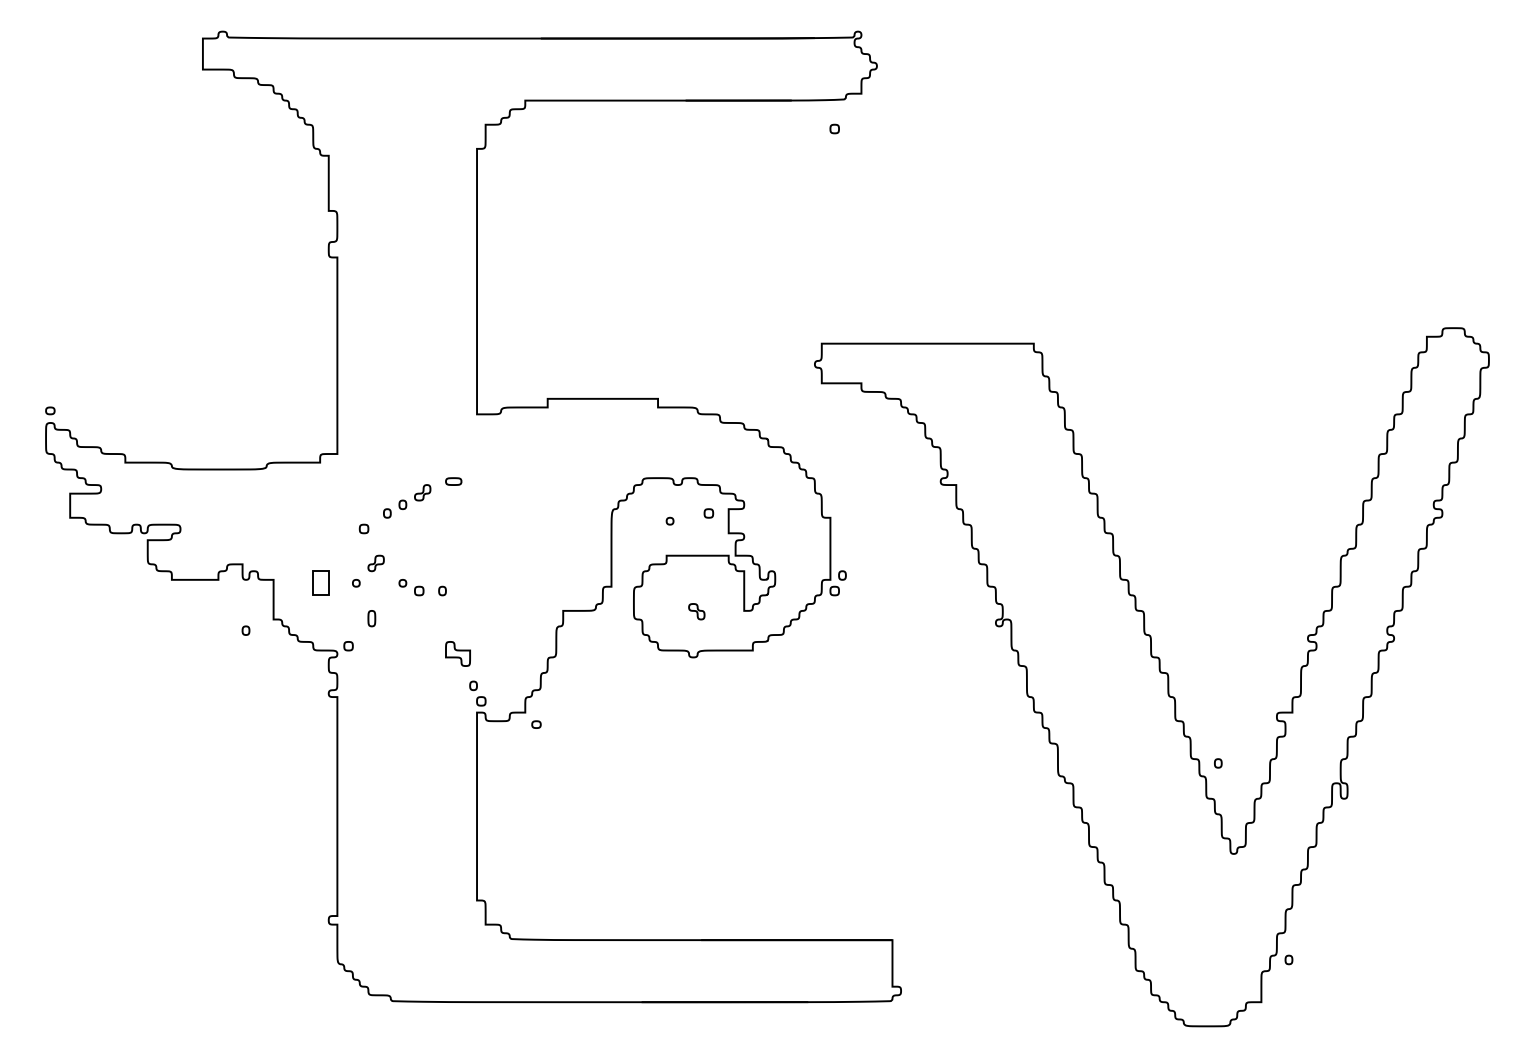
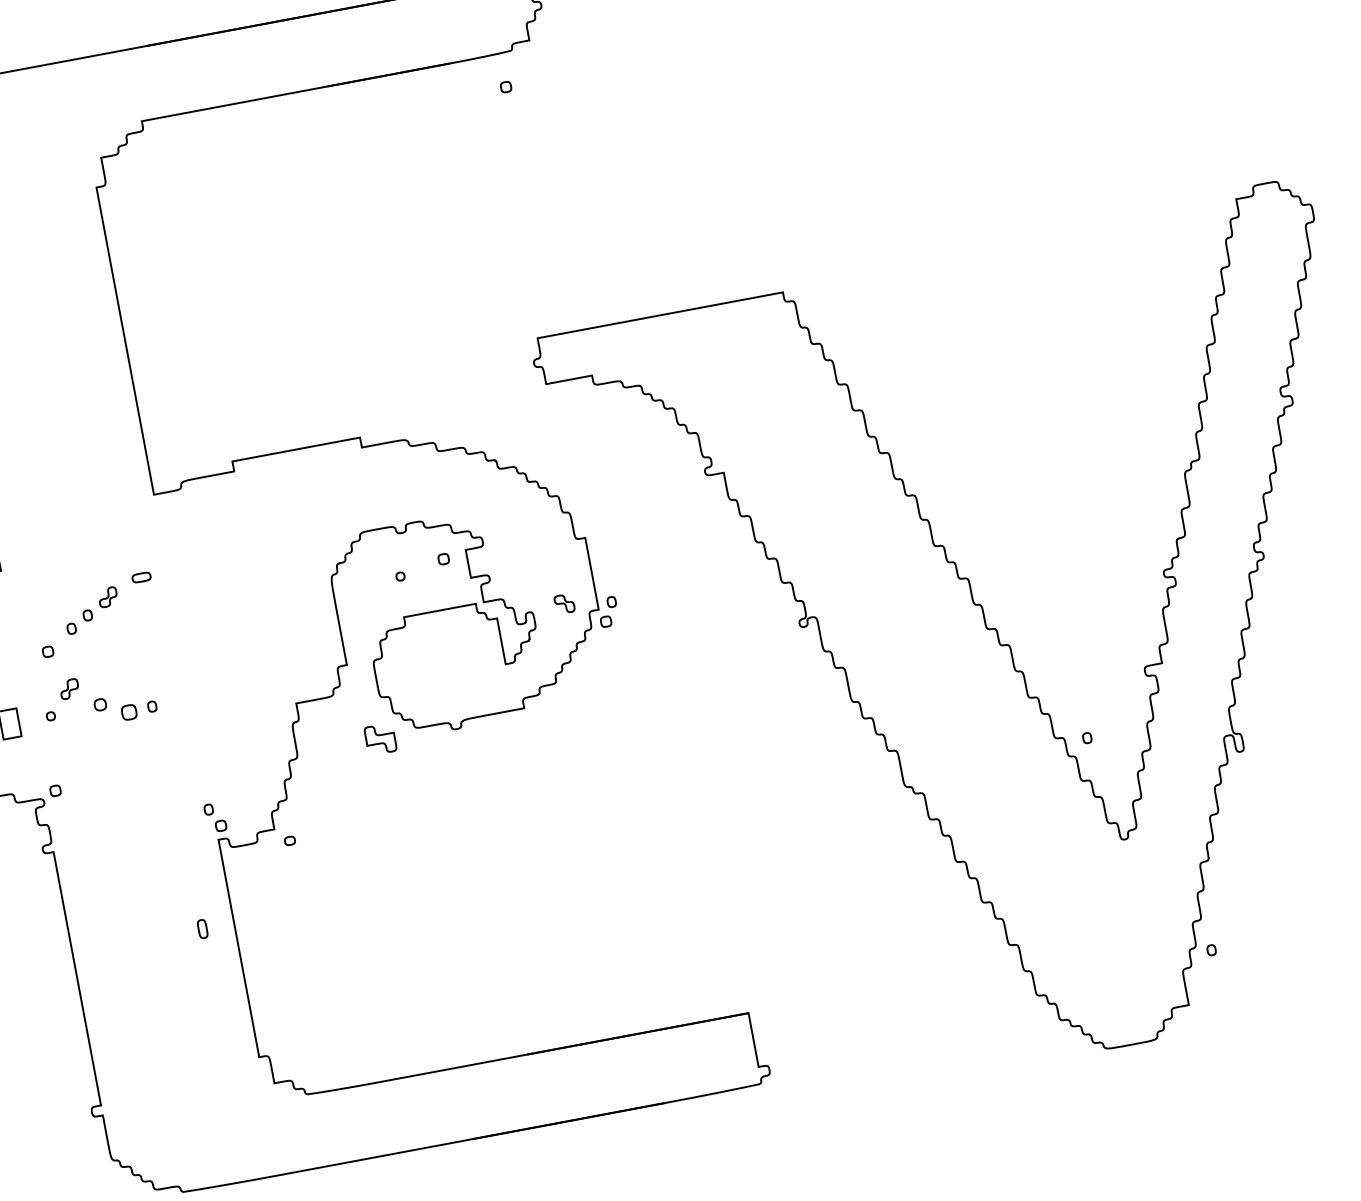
part: (411, 587) -> (115, 709), size x1.4
part: (696, 611) -> (564, 603), moved
part: (371, 618) -> (202, 928), moved
part: (457, 653) -> (379, 738), moved

